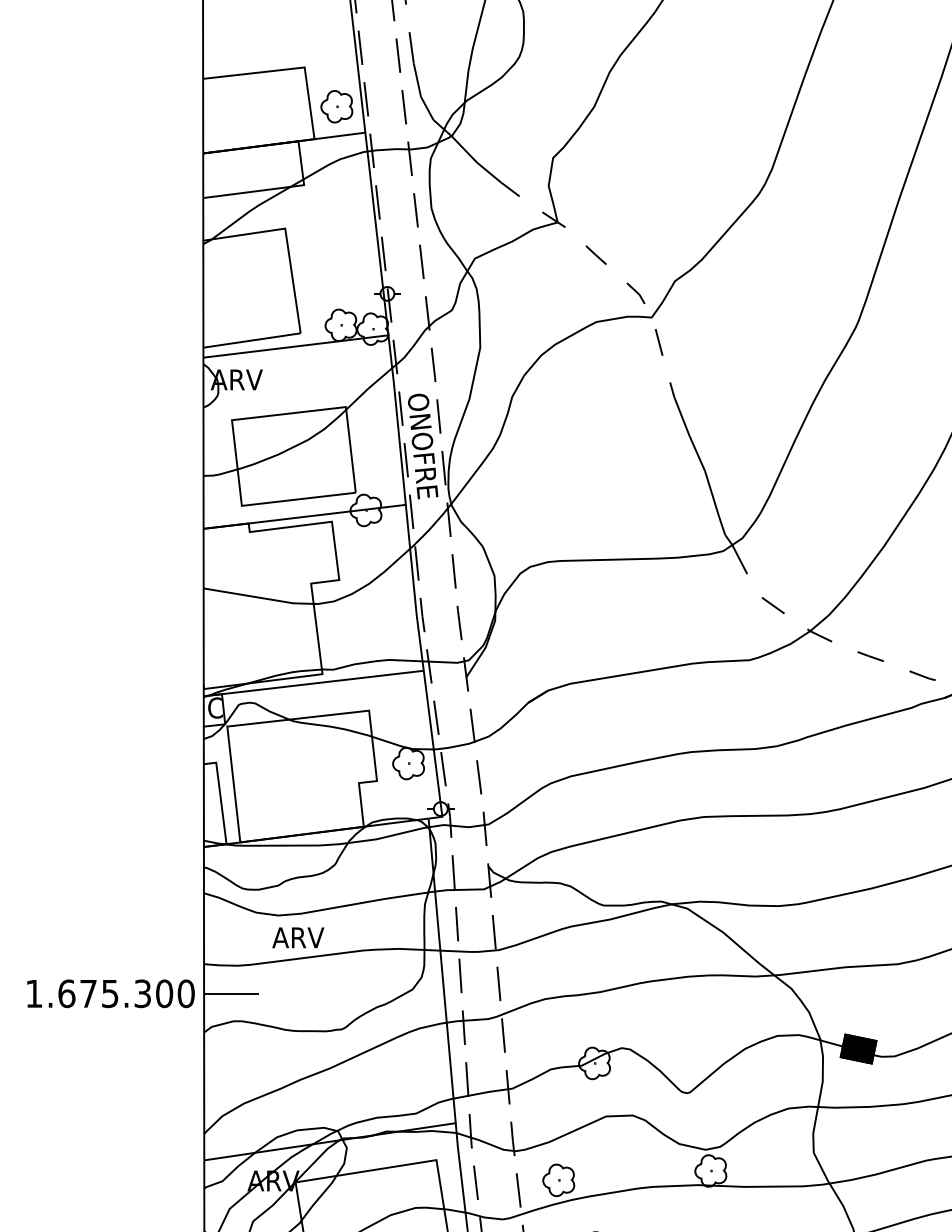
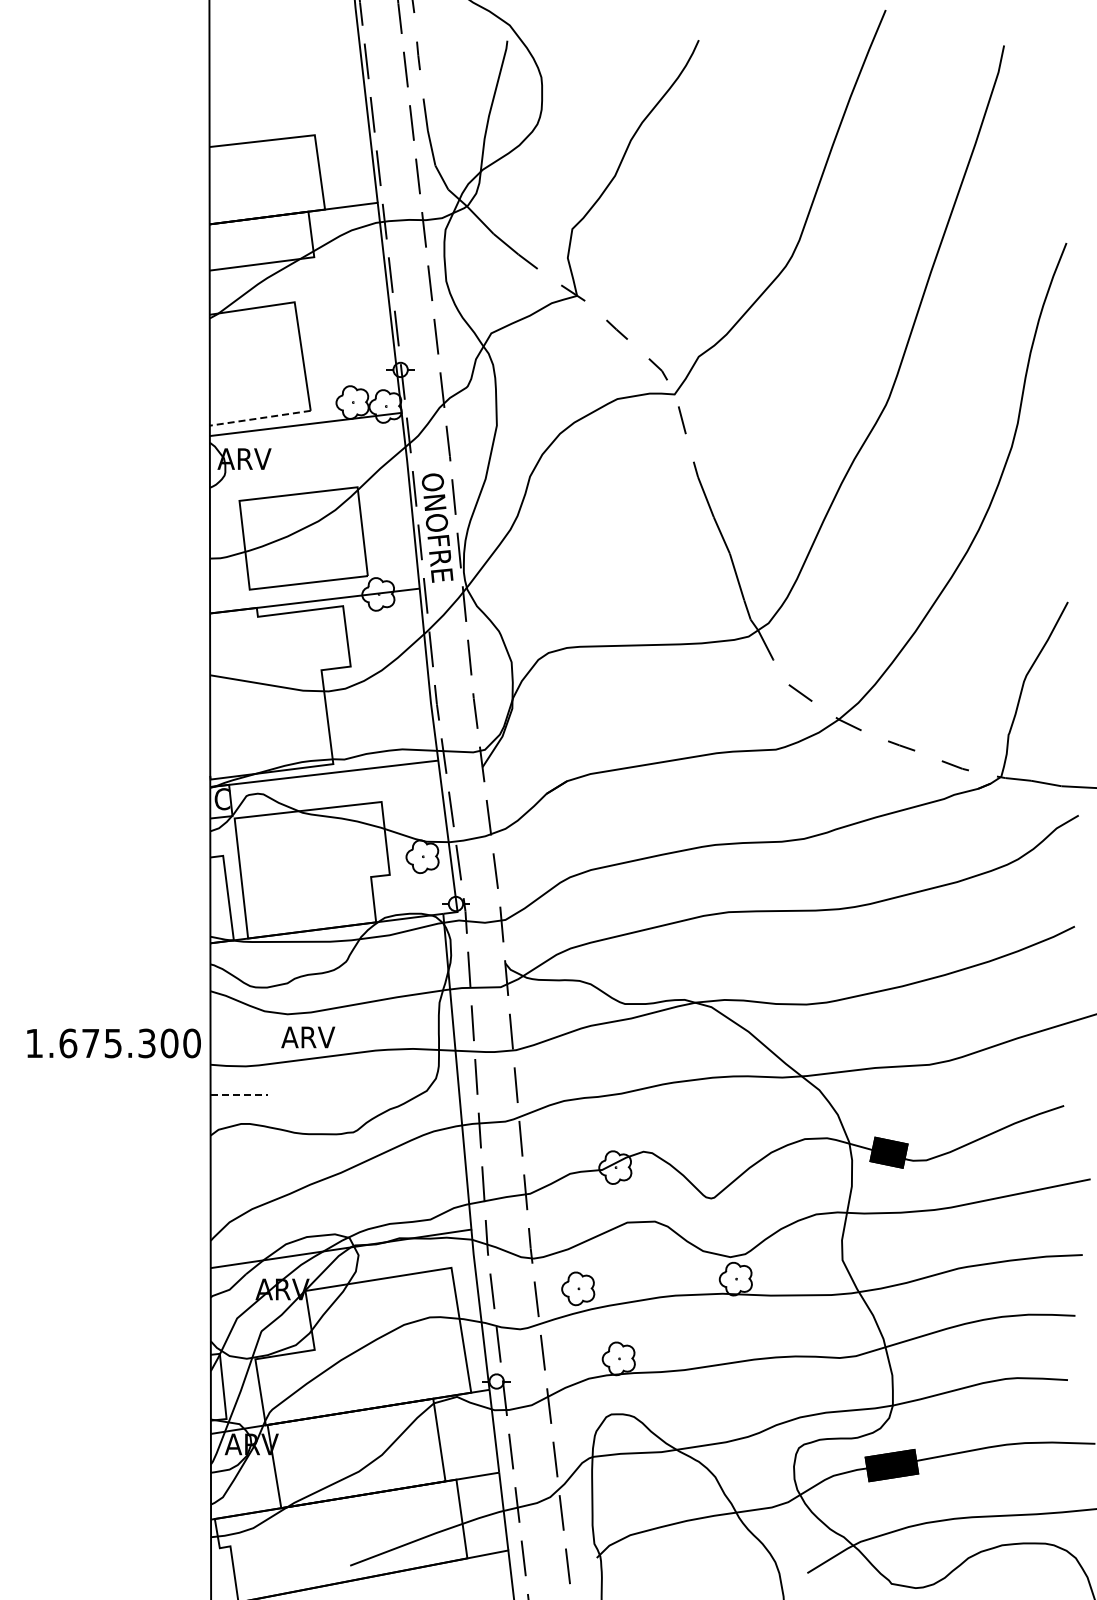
part: (337, 106) -> (348, 175), removed
line: (252, 340) -> (260, 418), solid -> dashed
text: (110, 993) -> (113, 1043), moved
line: (231, 993) -> (239, 1095), solid -> dashed

